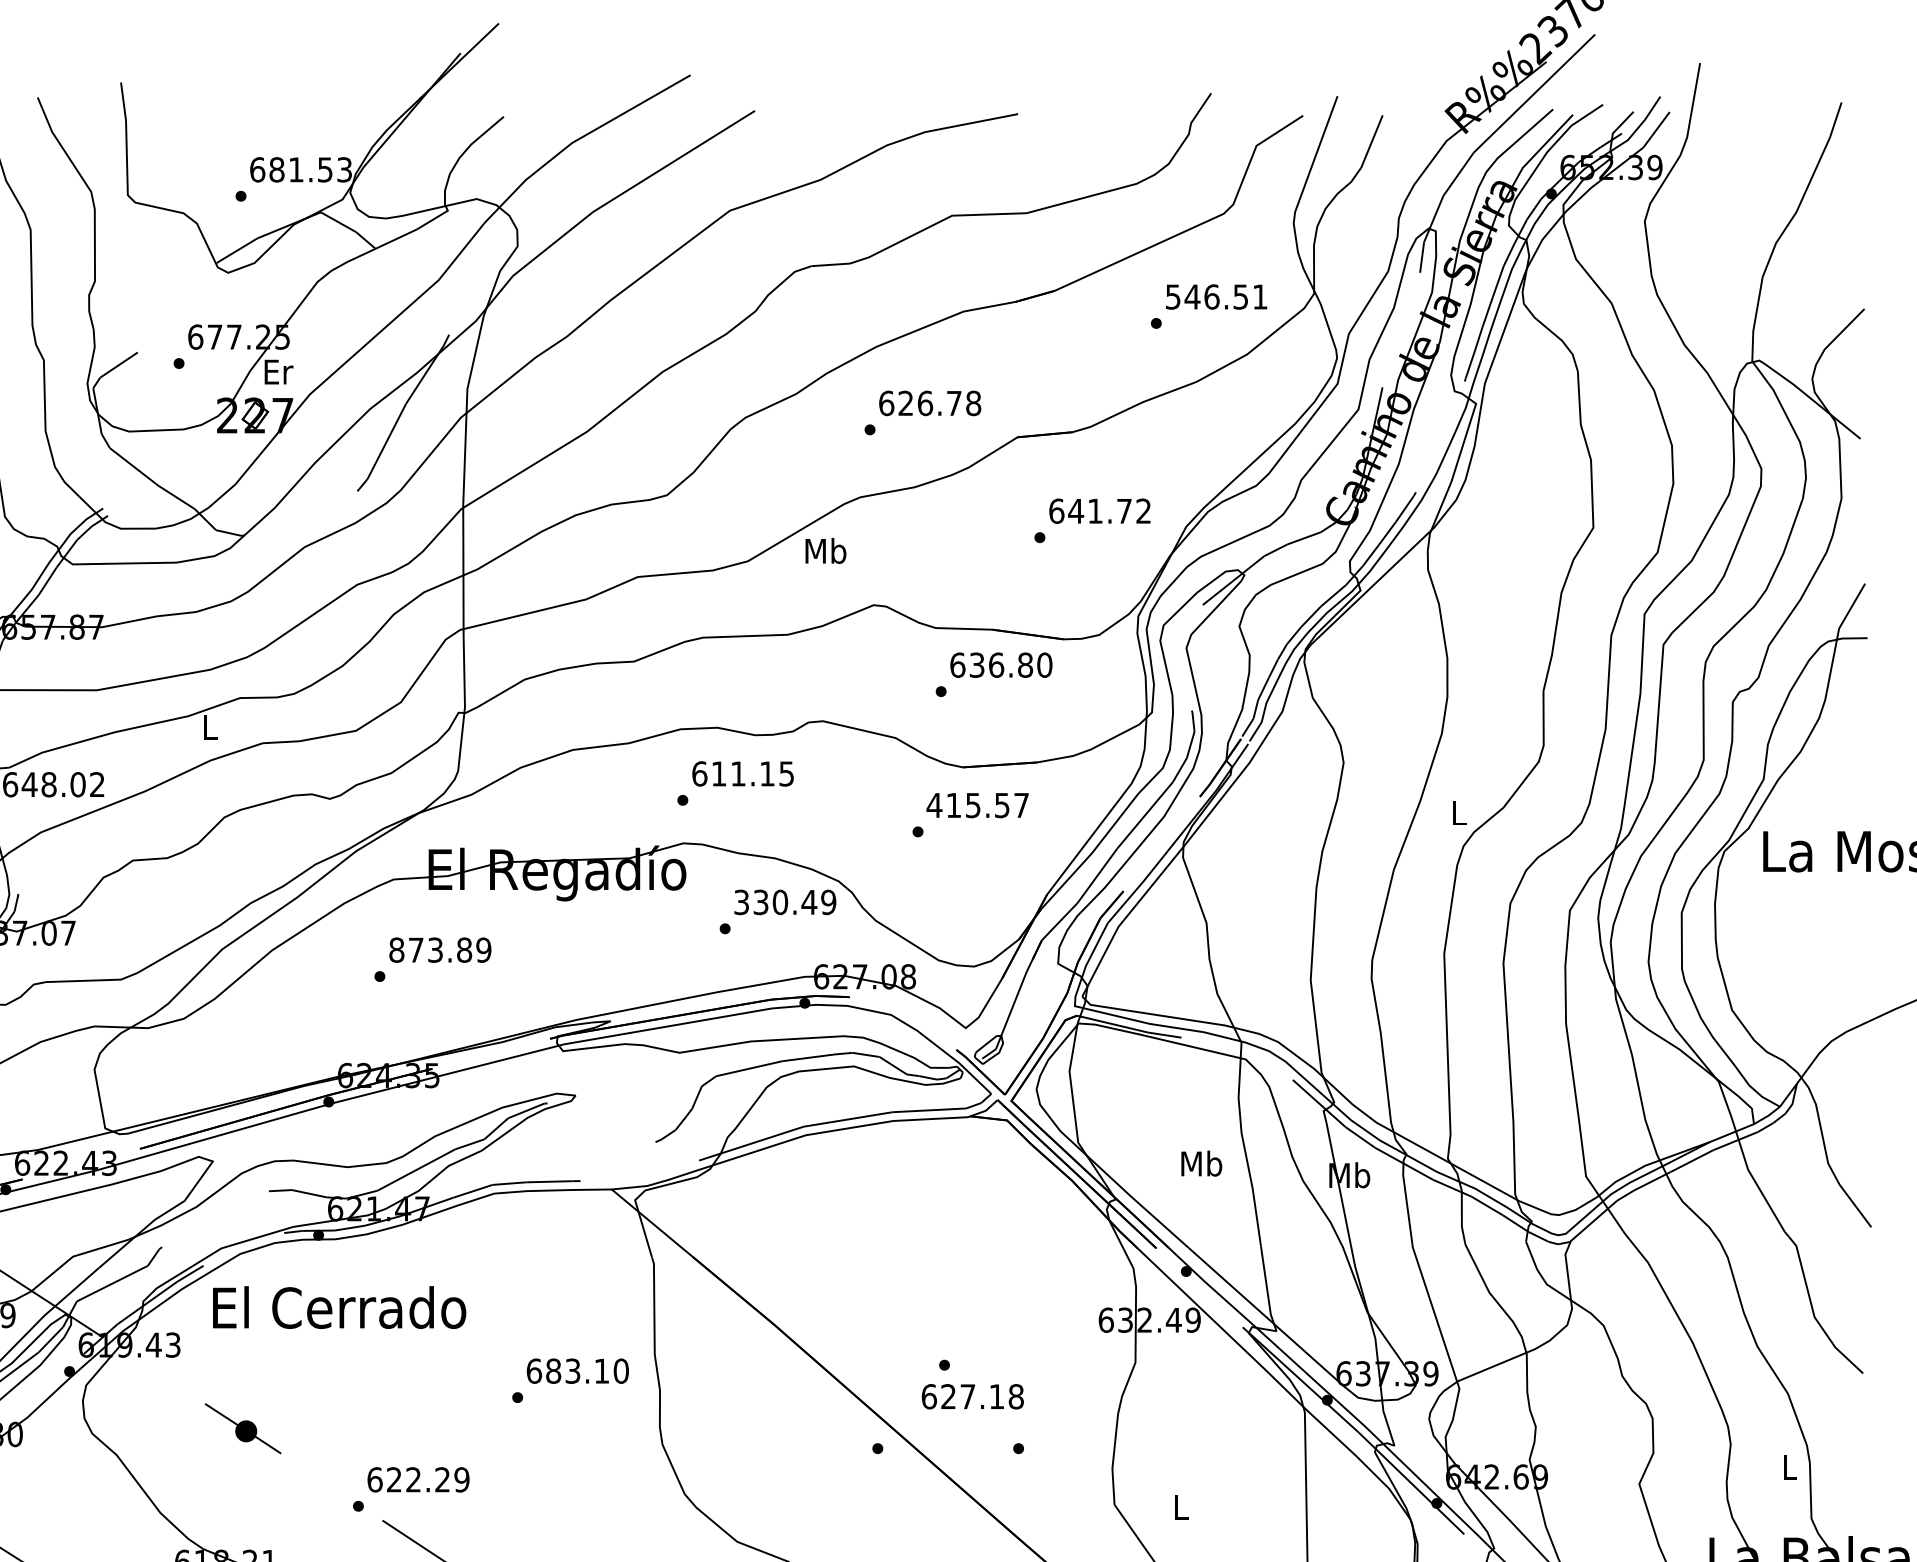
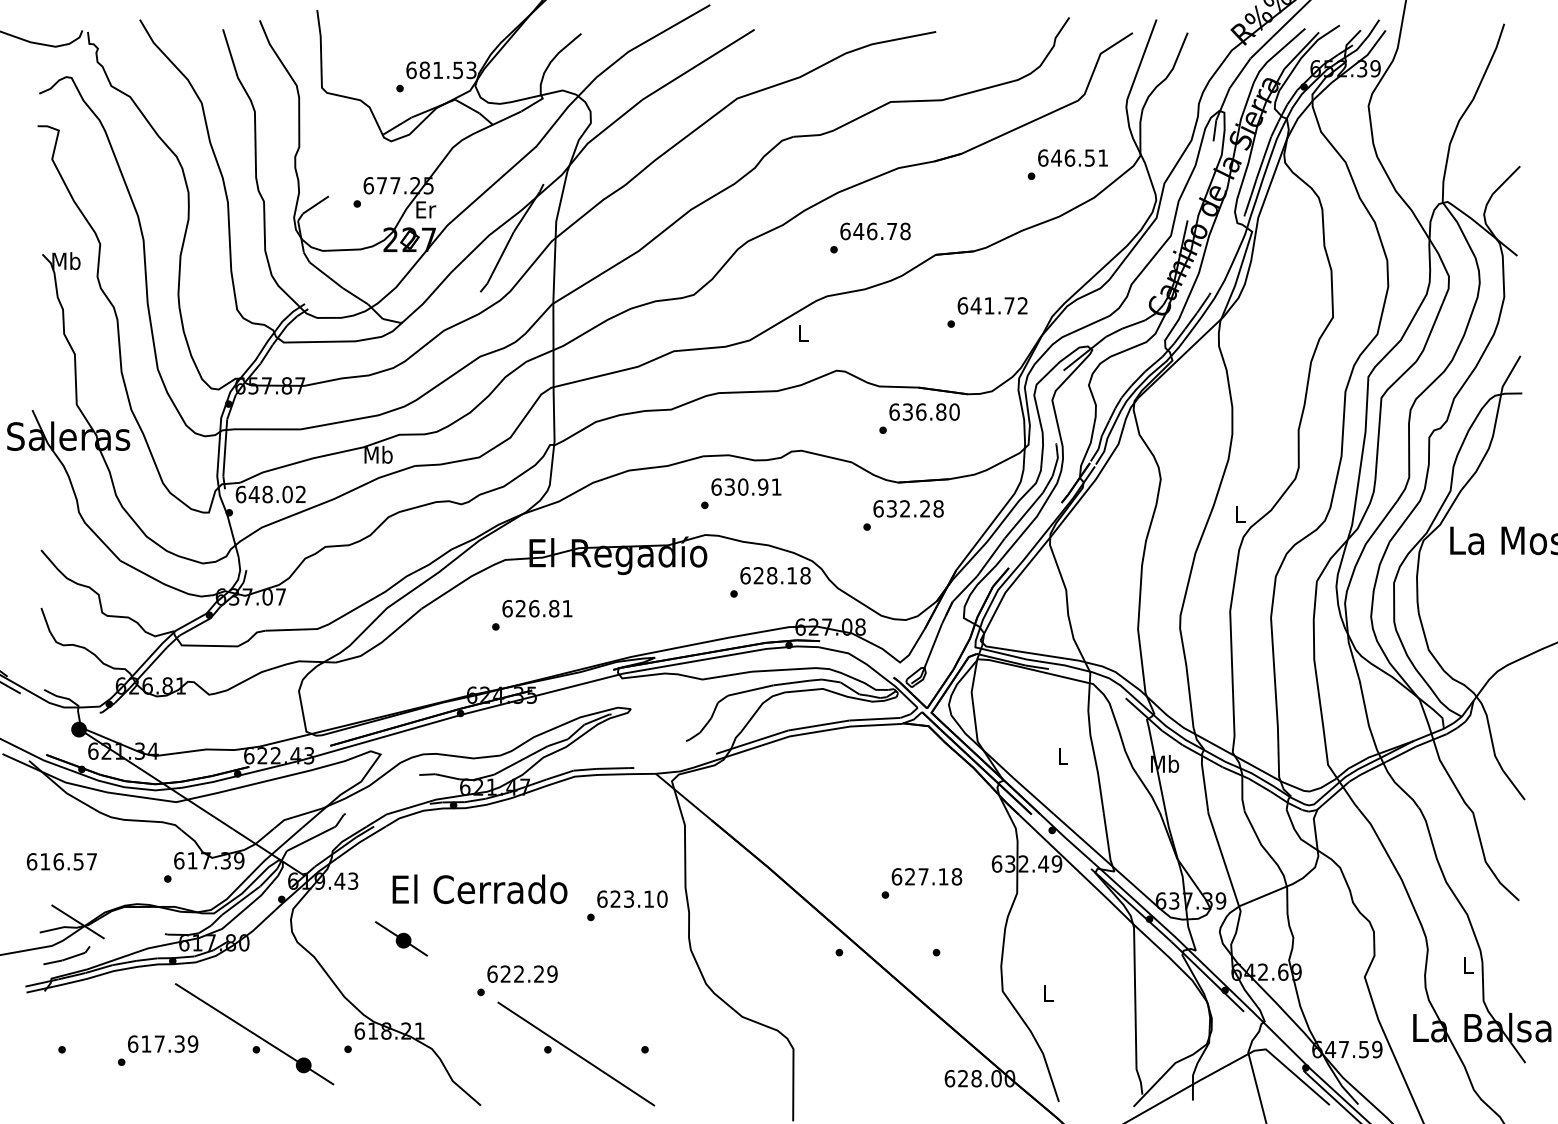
text: (1173, 296) -> (1043, 157), 546.51 -> 646.51
text: (905, 401) -> (858, 230), 626.78 -> 646.78
text: (825, 551) -> (803, 333), Mb -> L
text: (209, 726) -> (378, 454), L -> Mb
text: (751, 773) -> (752, 486), 611.15 -> 630.91
text: (977, 804) -> (908, 508), 415.57 -> 632.28
text: (785, 902) -> (775, 575), 330.49 -> 628.18
text: (440, 949) -> (537, 608), 873.89 -> 626.81
text: (1201, 1162) -> (1062, 755), Mb -> L
text: (338, 1307) -> (479, 889), moved
text: (553, 1370) -> (615, 898), 683.10 -> 623.10
text: (972, 1396) -> (926, 876), moved

